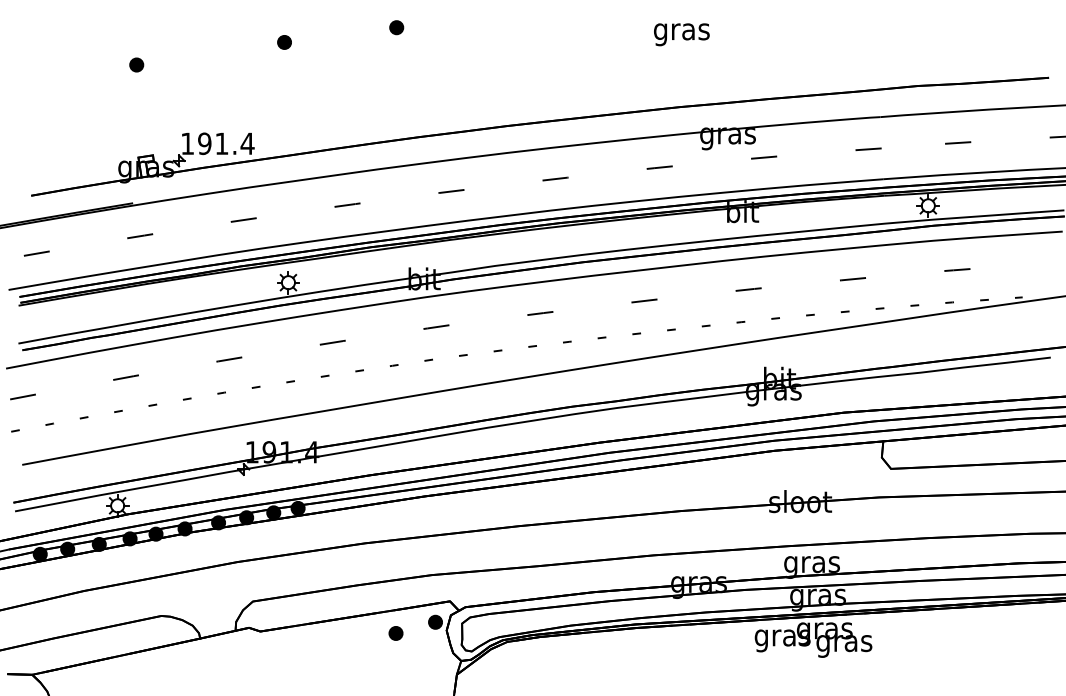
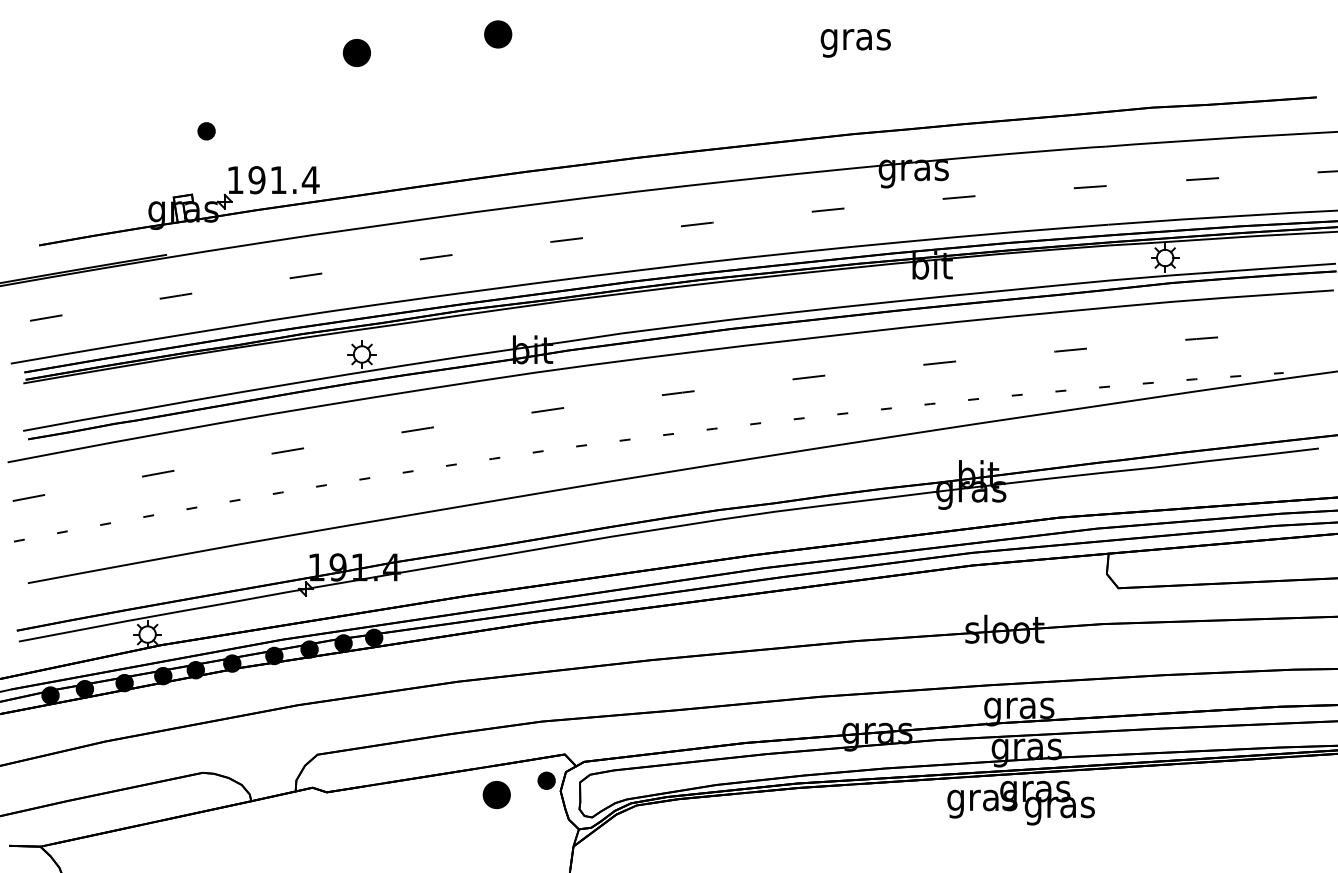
part: (396, 27) -> (497, 34), size x1.6
part: (284, 42) -> (357, 52), size x1.6
part: (136, 65) -> (206, 131), moved
part: (396, 633) -> (497, 794), size x1.6

